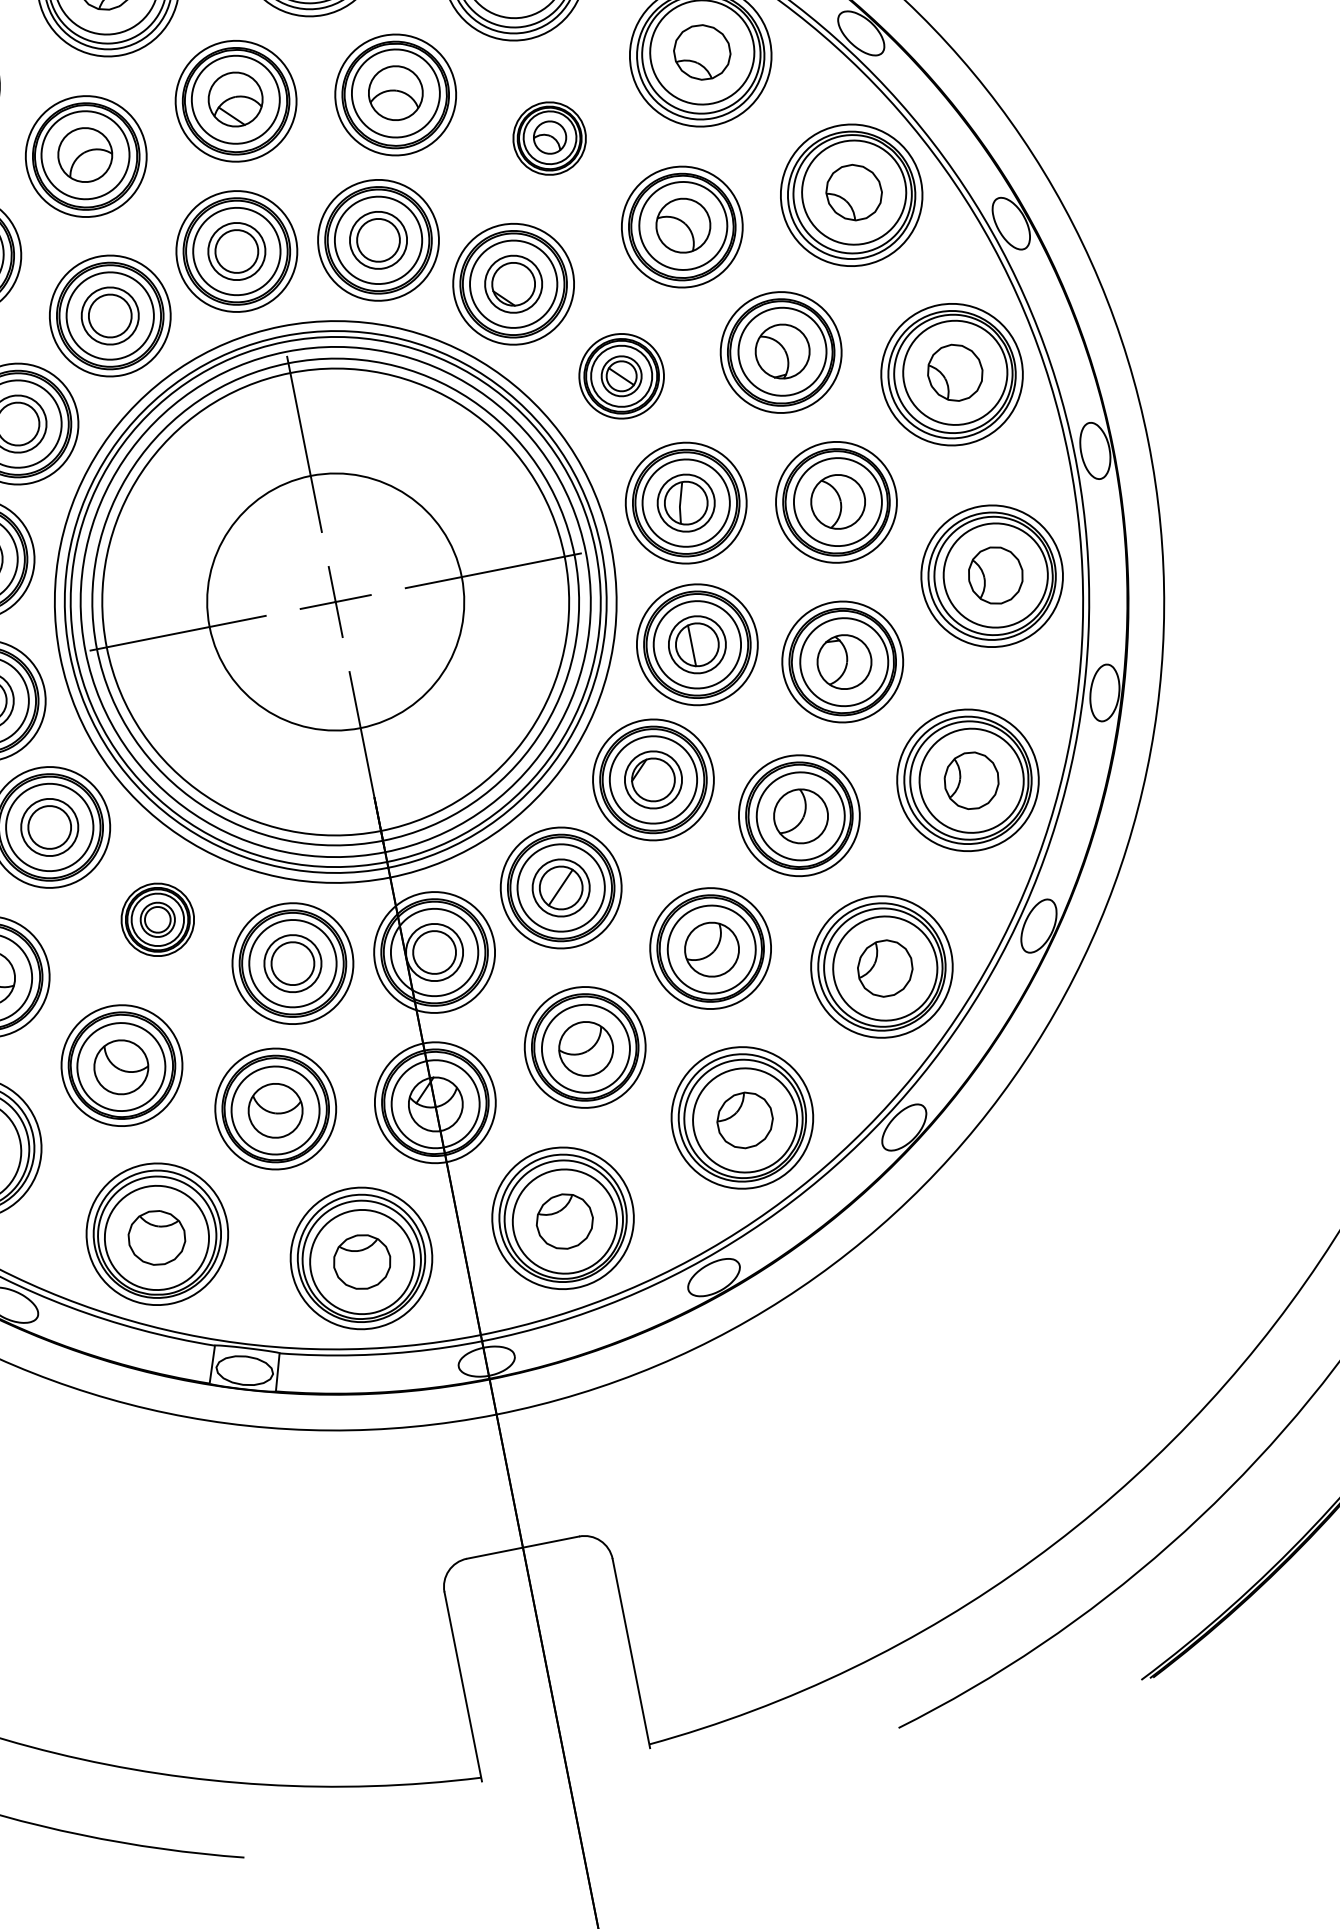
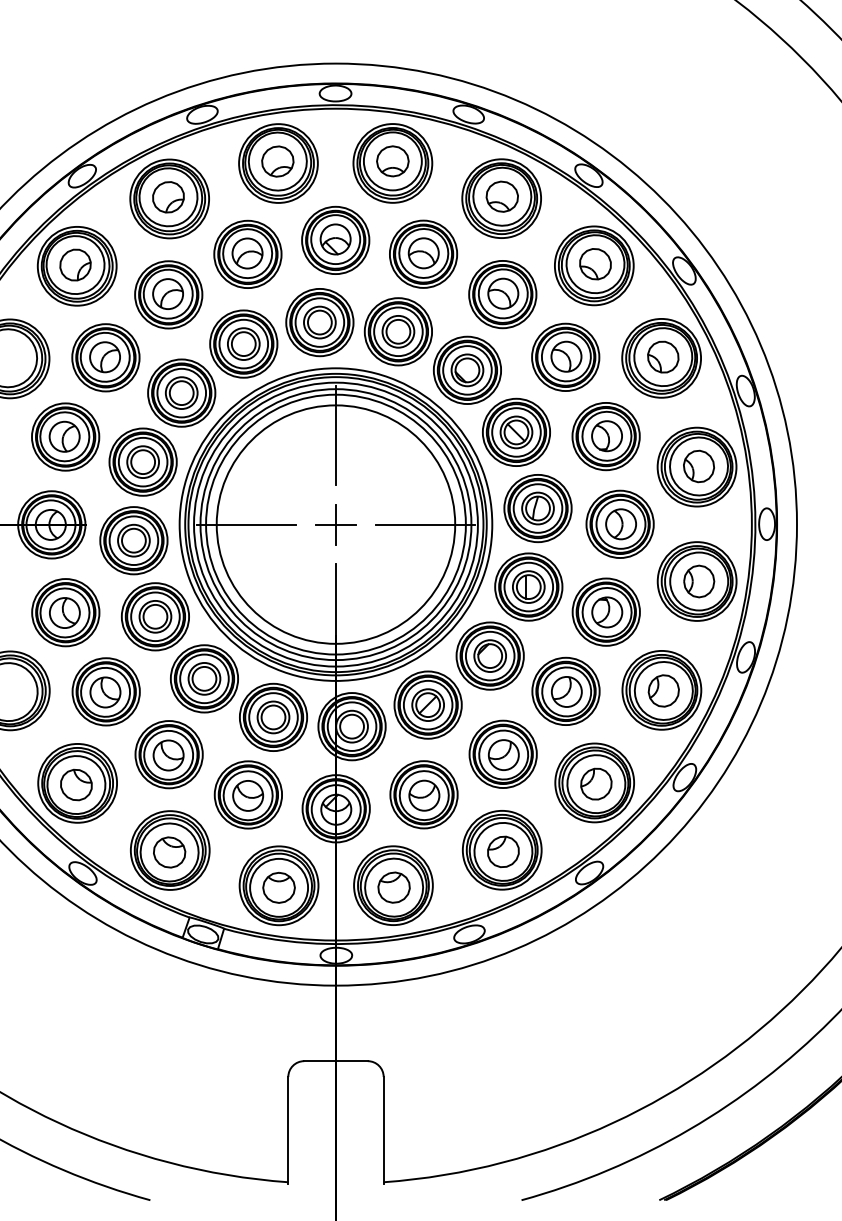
part: (548, 138) -> (502, 294), size x1.67
part: (621, 374) -> (516, 431), size x1.43
circle: (334, 601) -> (335, 524), size x1.67
part: (157, 919) -> (204, 678), size x1.67

